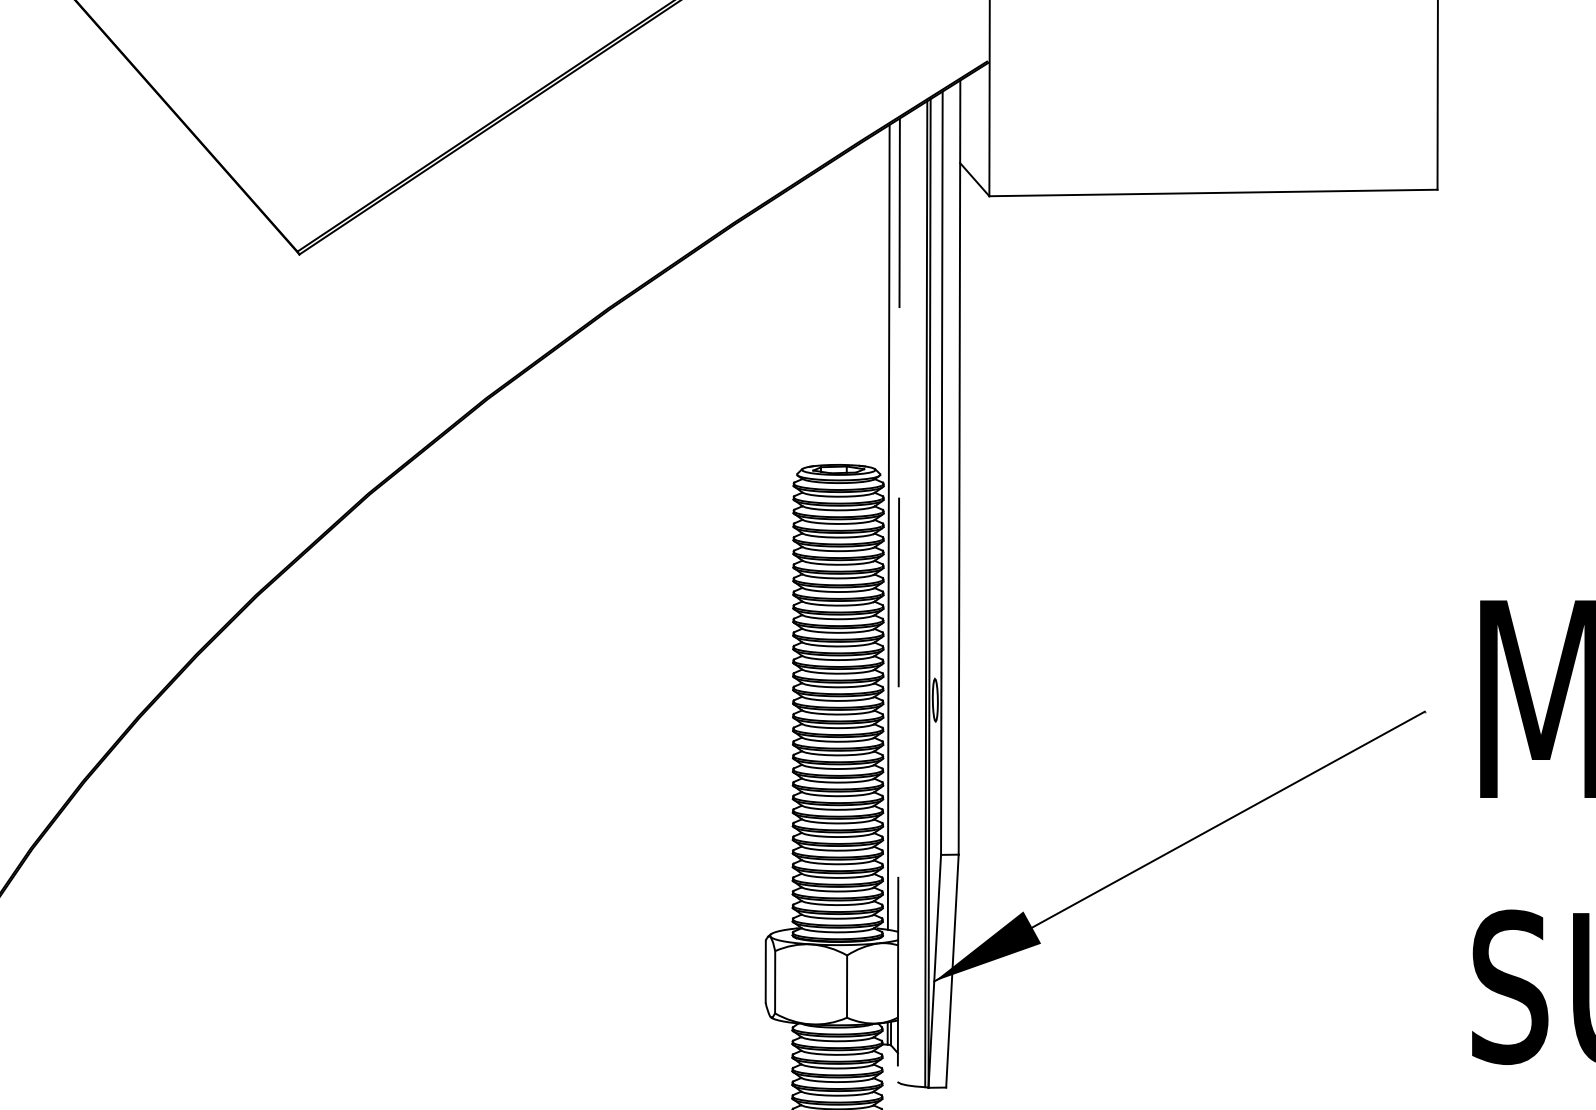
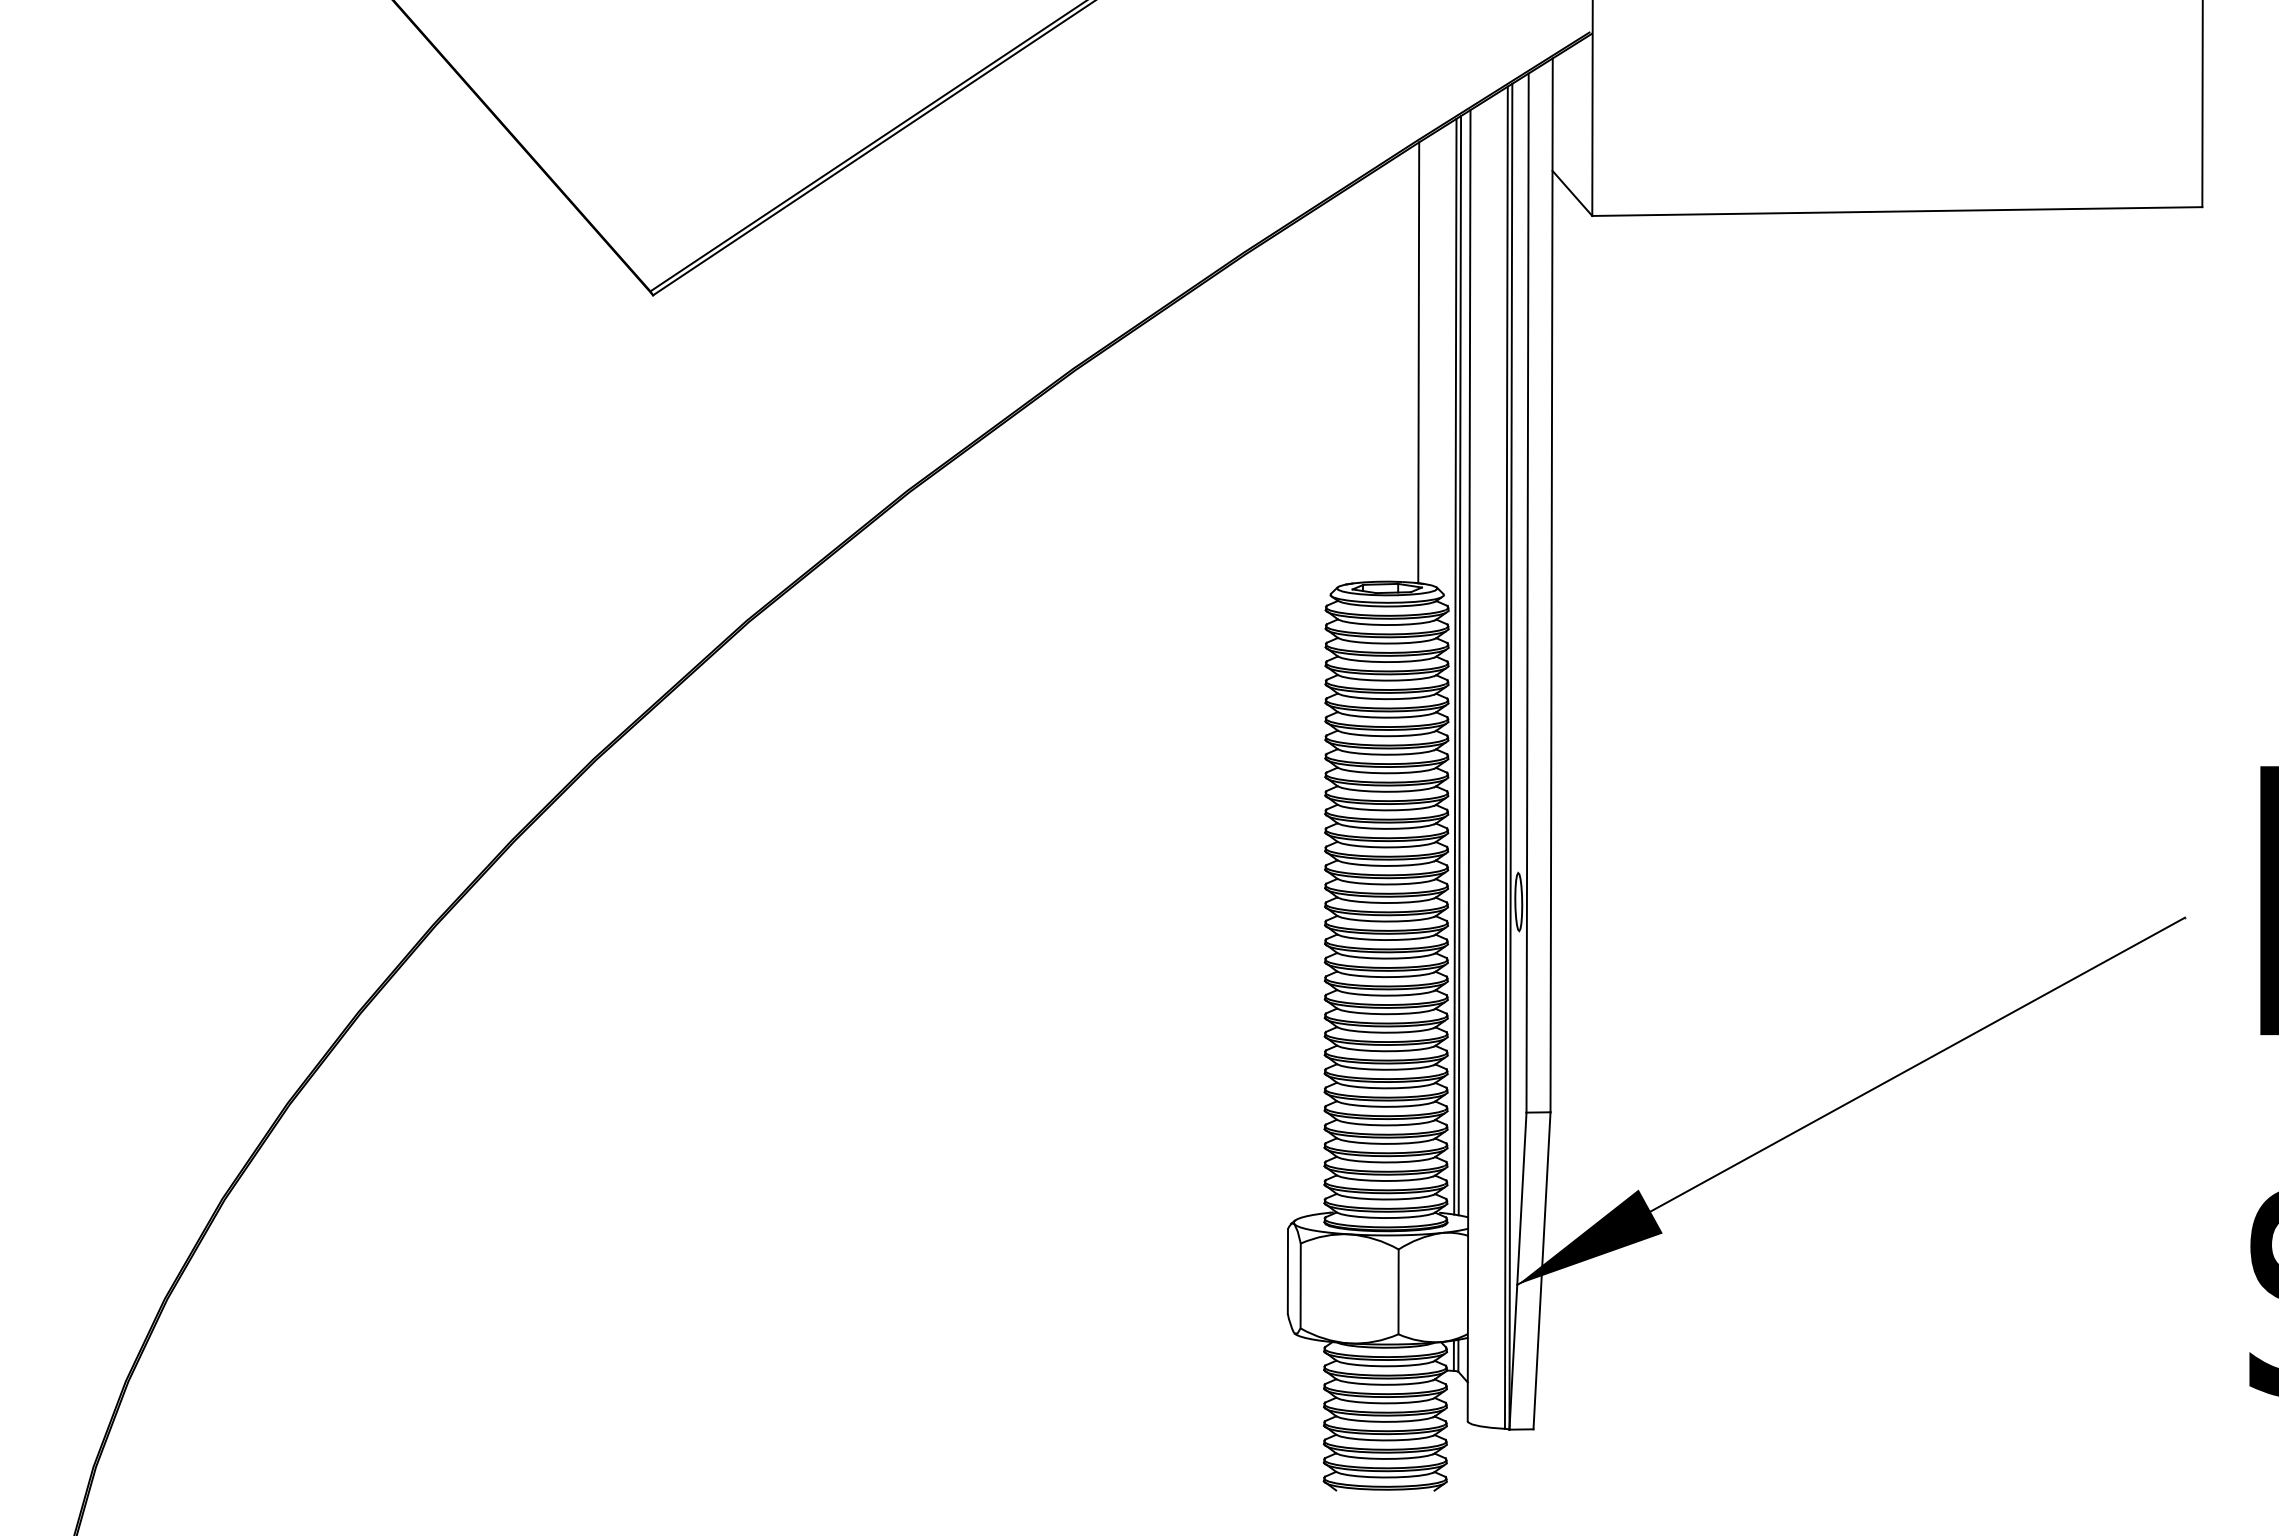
line: (861, 303) -> (1418, 362), added
line: (891, 526) -> (1459, 665), added
line: (899, 599) -> (1469, 765), dashed -> solid

